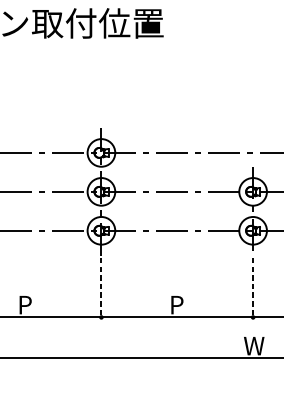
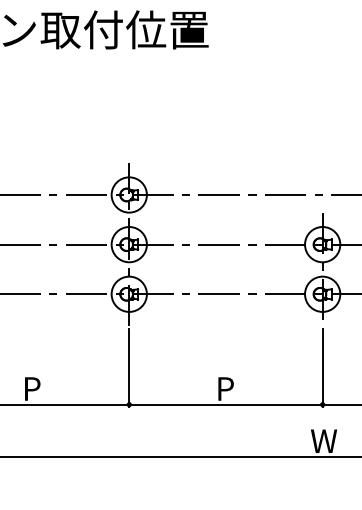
line: (101, 289) -> (129, 368), dashed -> solid
line: (252, 289) -> (322, 368), dashed -> solid

